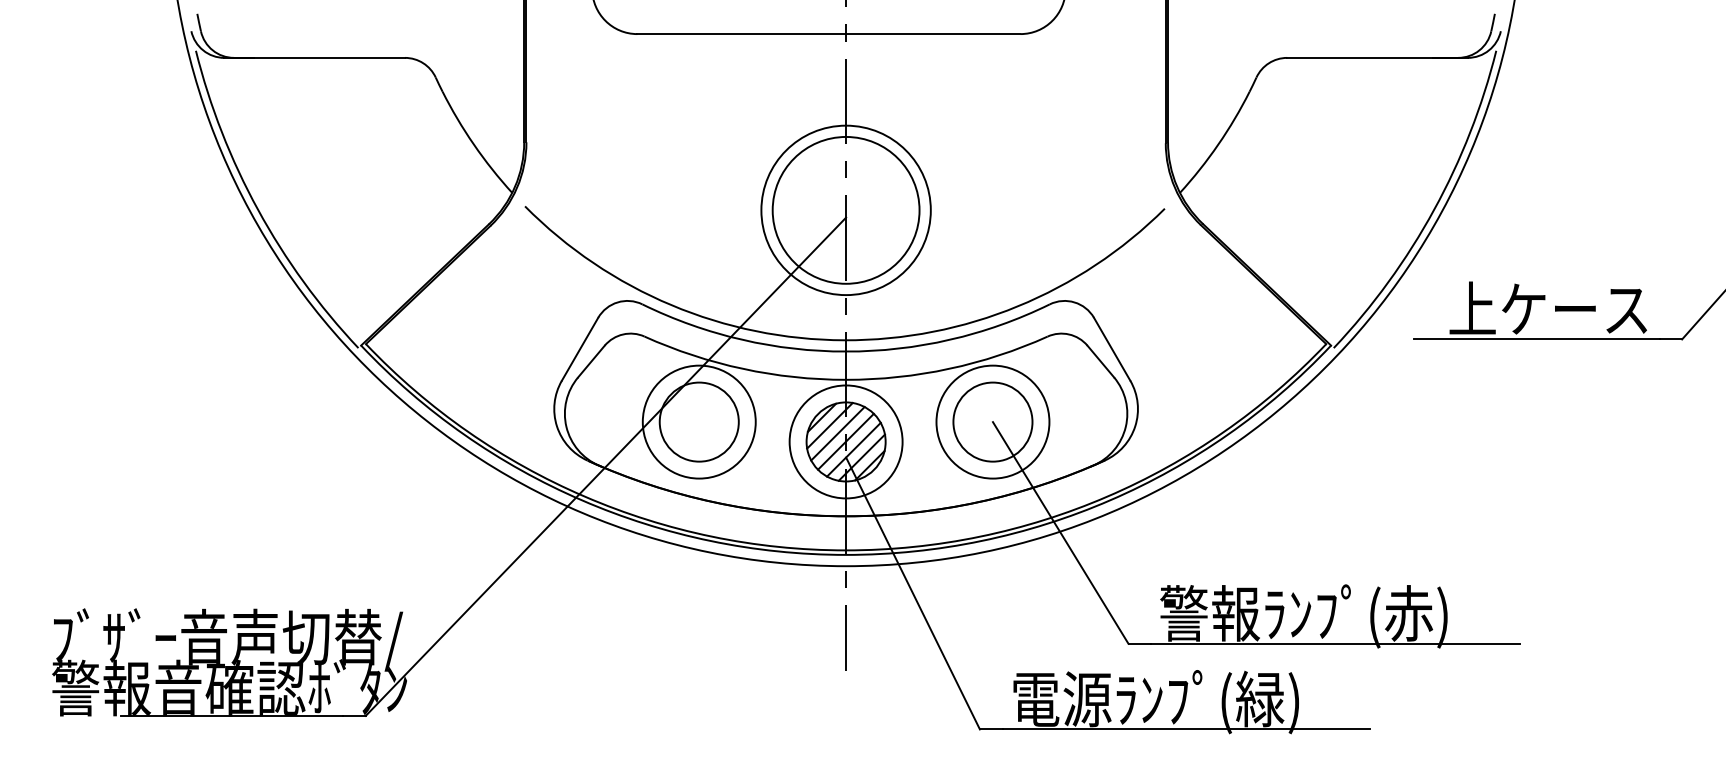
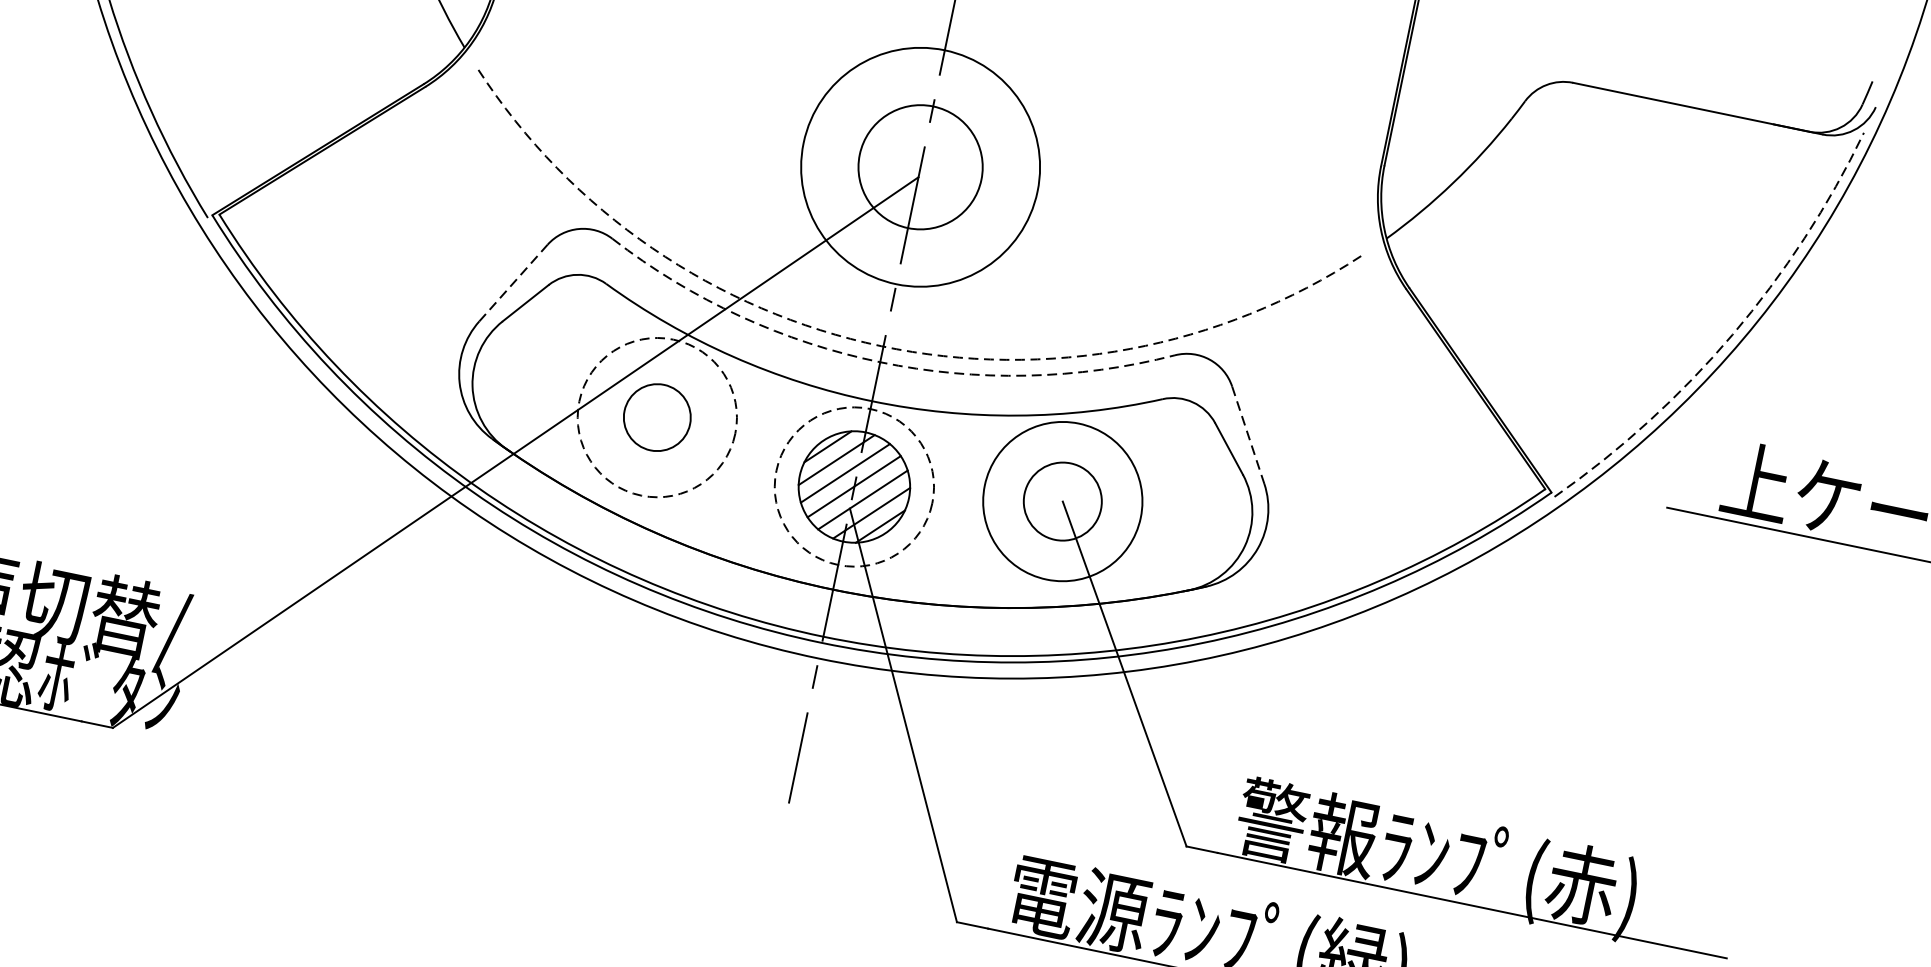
circle: (845, 209) -> (920, 165), size x0.6
arc: (1434, 209) -> (1733, 334), solid -> dashed
arc: (844, 340) -> (881, 346), solid -> dashed
line: (580, 348) -> (514, 282), solid -> dashed
line: (1112, 349) -> (1248, 435), solid -> dashed
arc: (846, 351) -> (880, 362), solid -> dashed
circle: (698, 421) -> (656, 416), size x0.6
circle: (698, 421) -> (656, 416), solid -> dashed
circle: (992, 421) -> (1062, 500), size x0.7
circle: (845, 441) -> (853, 486), solid -> dashed

